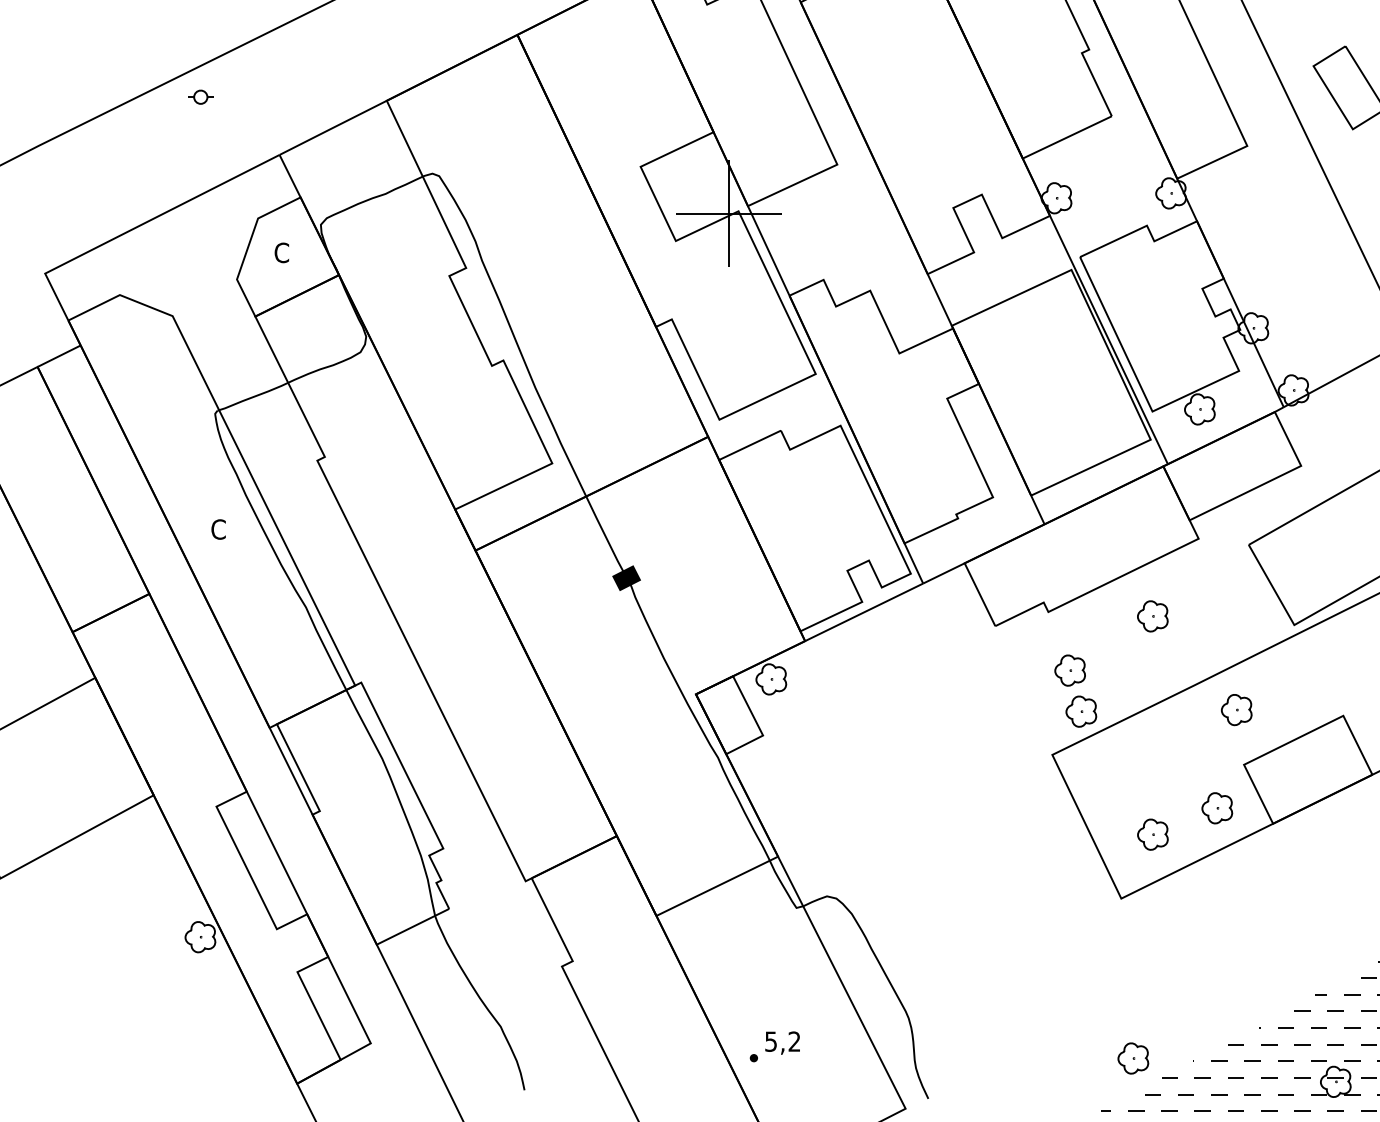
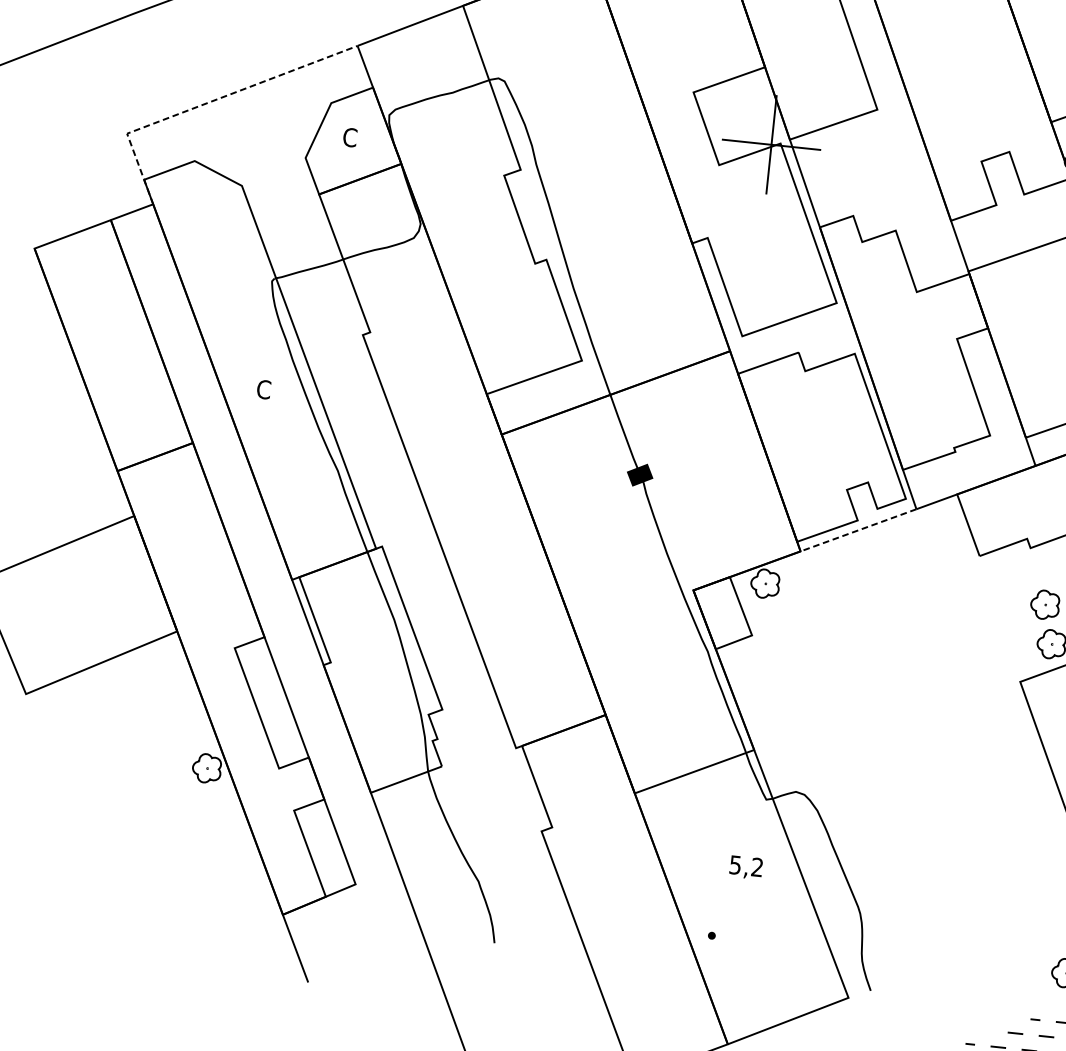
line: (125, 233) -> (206, 104), solid -> dashed
line: (864, 612) -> (858, 530), solid -> dashed
text: (782, 1042) -> (746, 866), moved

